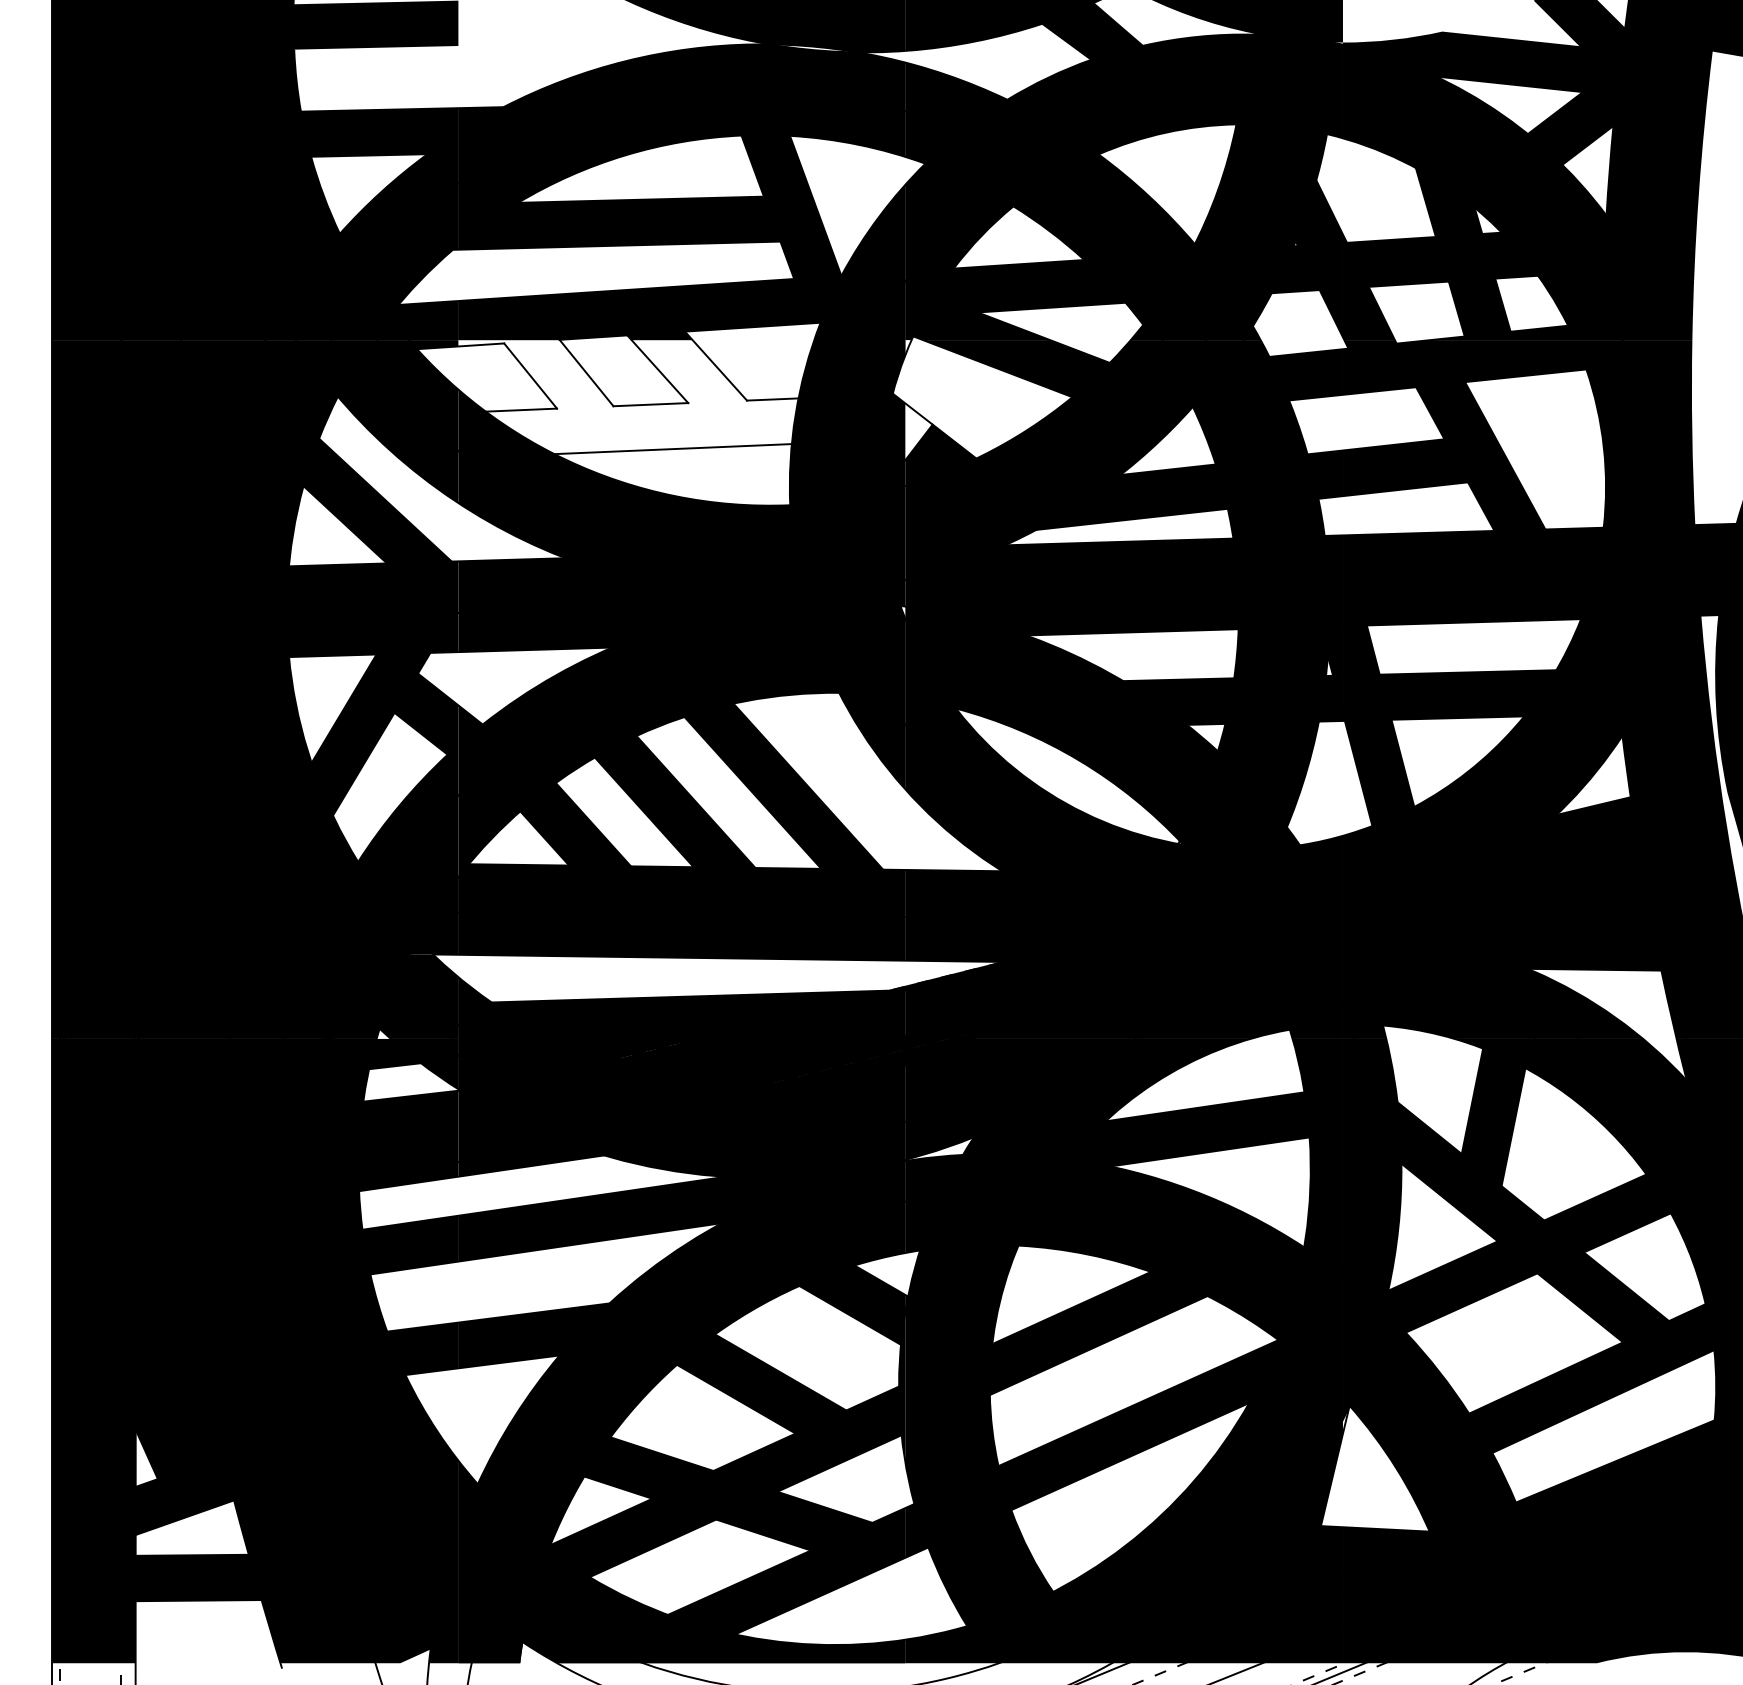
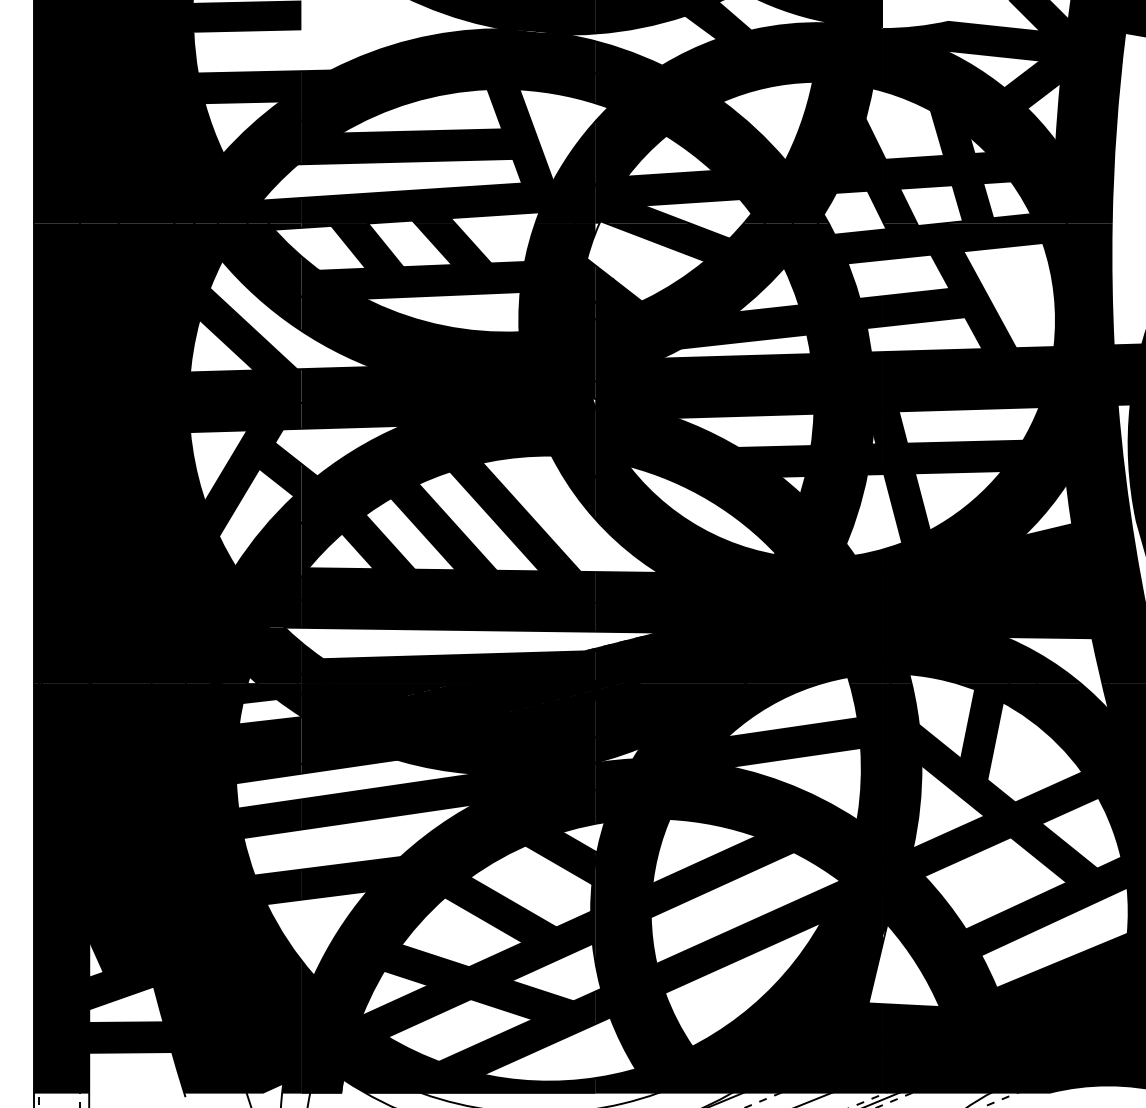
fill: (628, 396) -> (413, 260), added
fill: (919, 431) -> (604, 283), added

